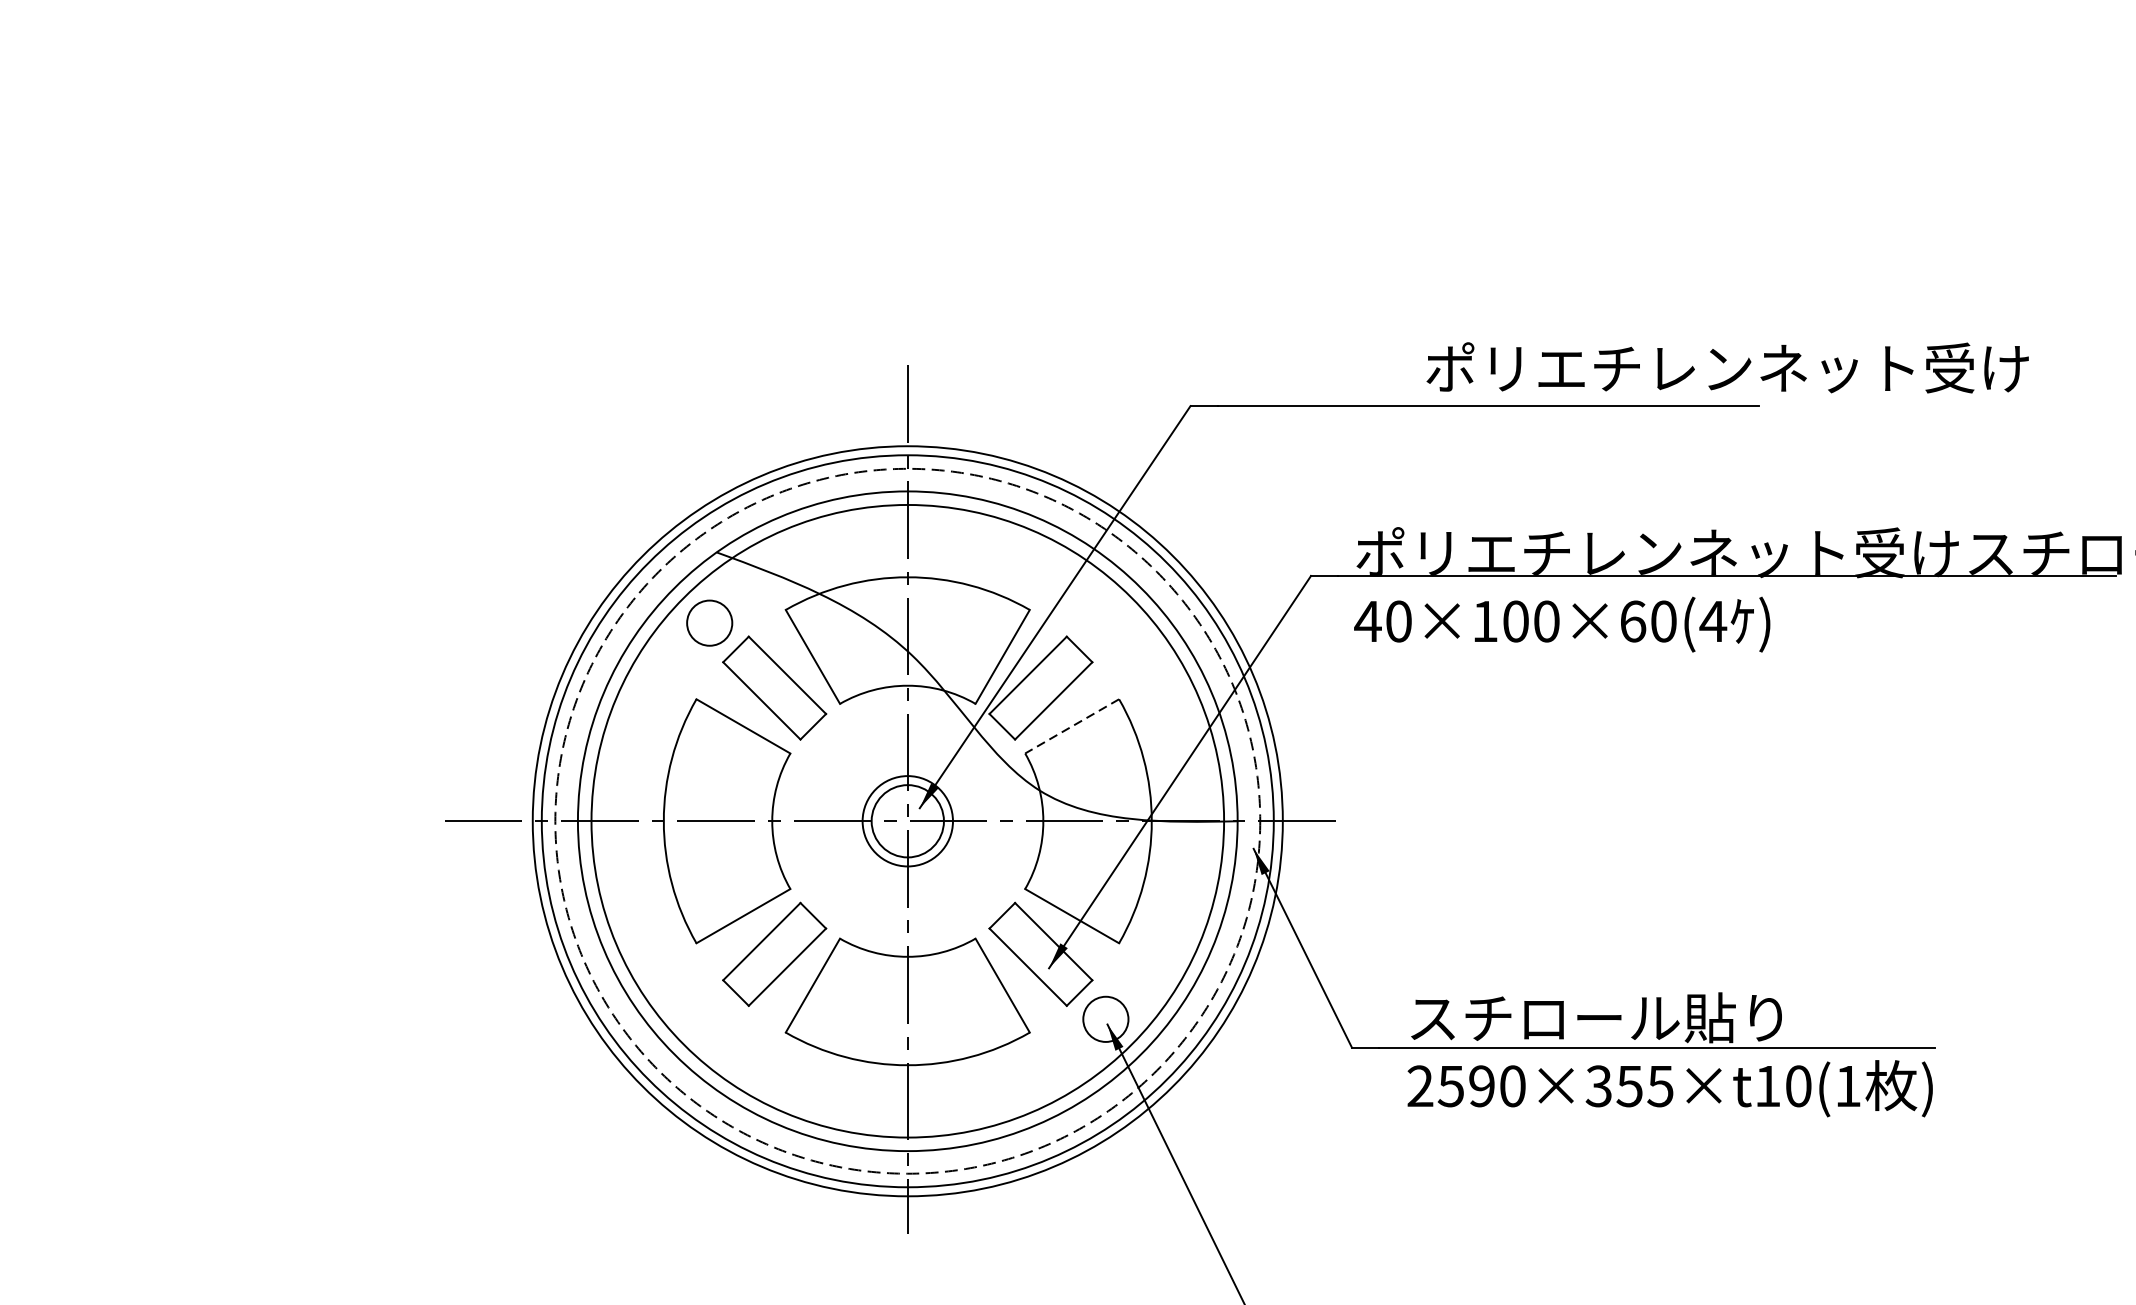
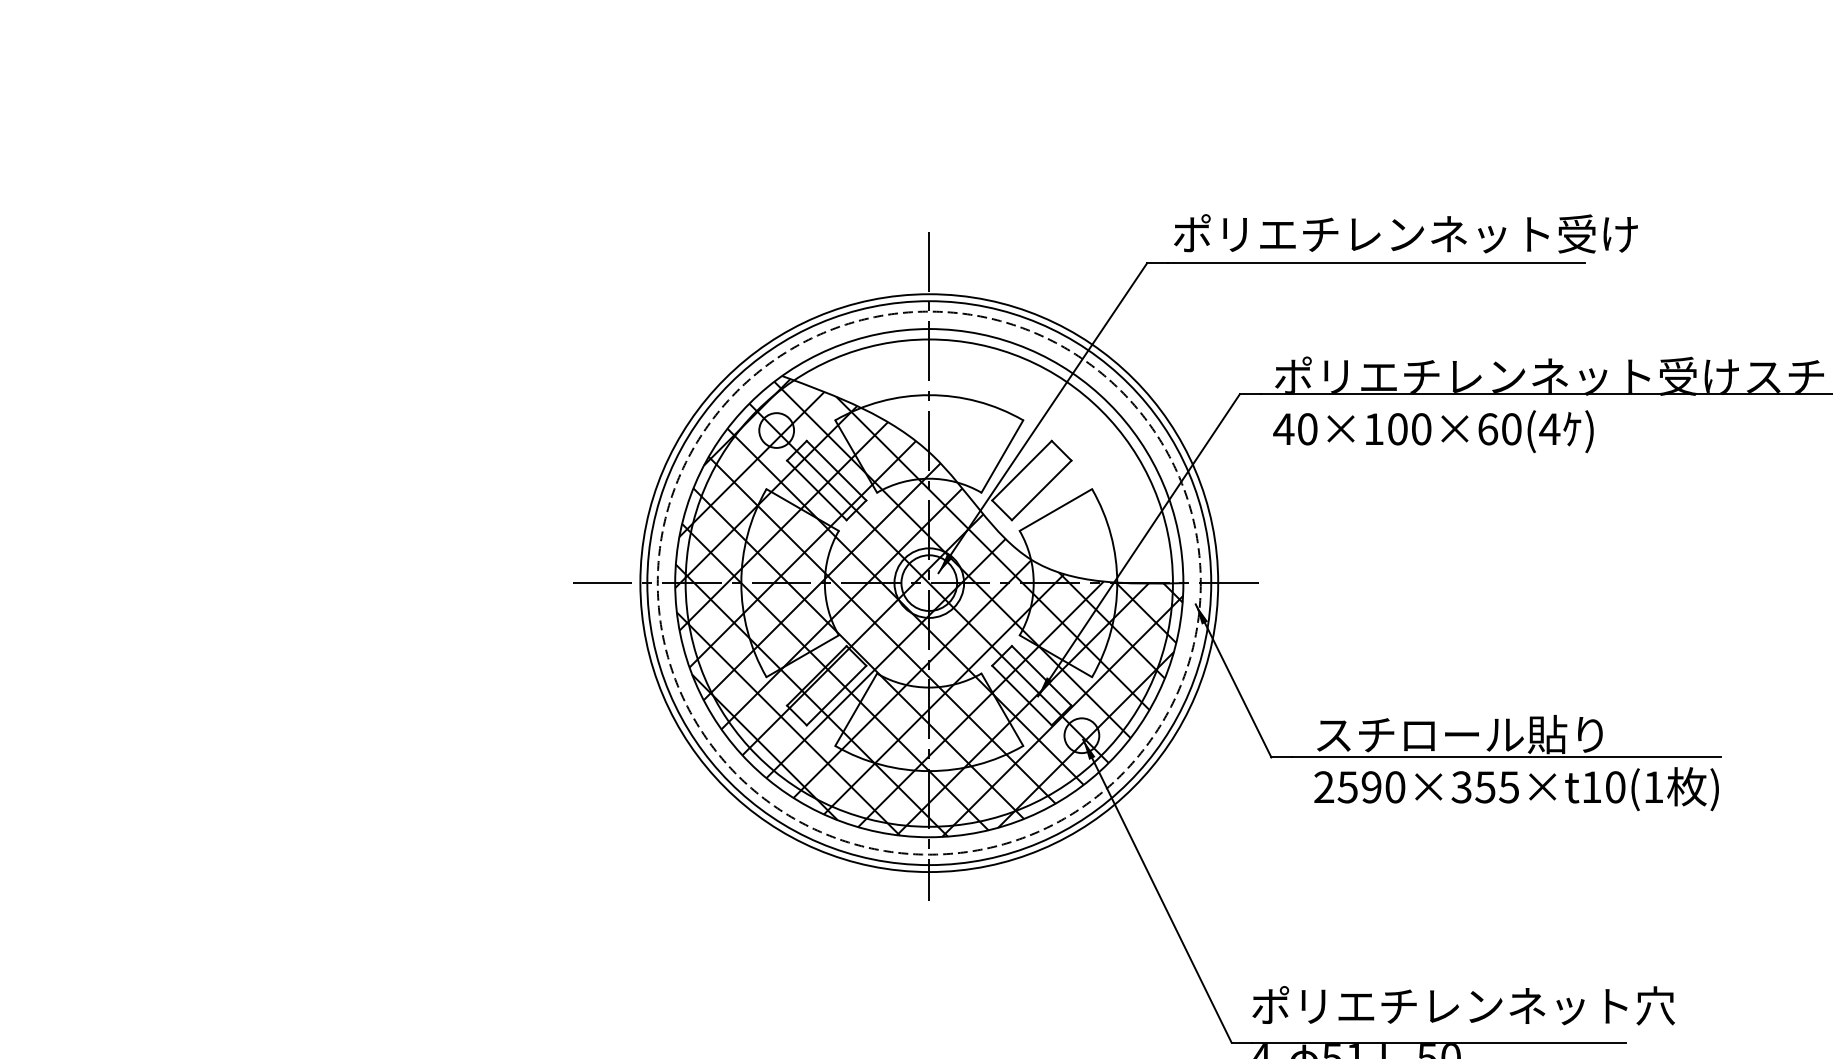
text: (1727, 367) -> (1405, 233), moved
line: (1071, 726) -> (1055, 510), dashed -> solid
hatch: (908, 852) -> (929, 607), added

